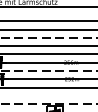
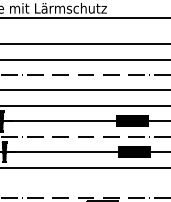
fill: (71, 62) -> (132, 120), added
fill: (72, 79) -> (134, 152), added

